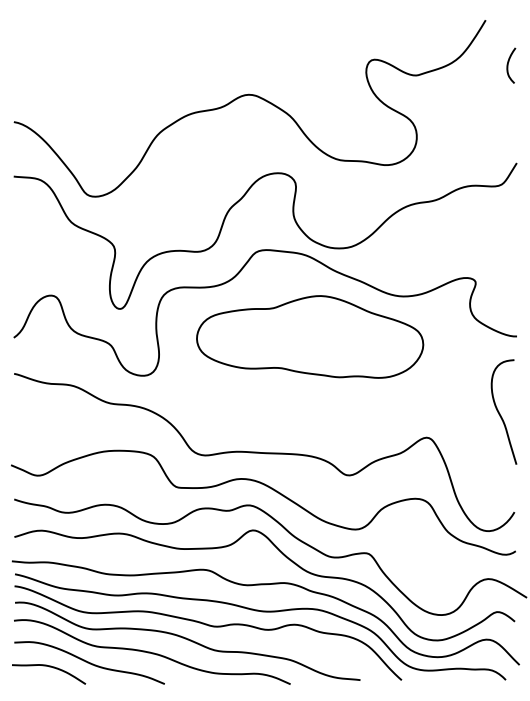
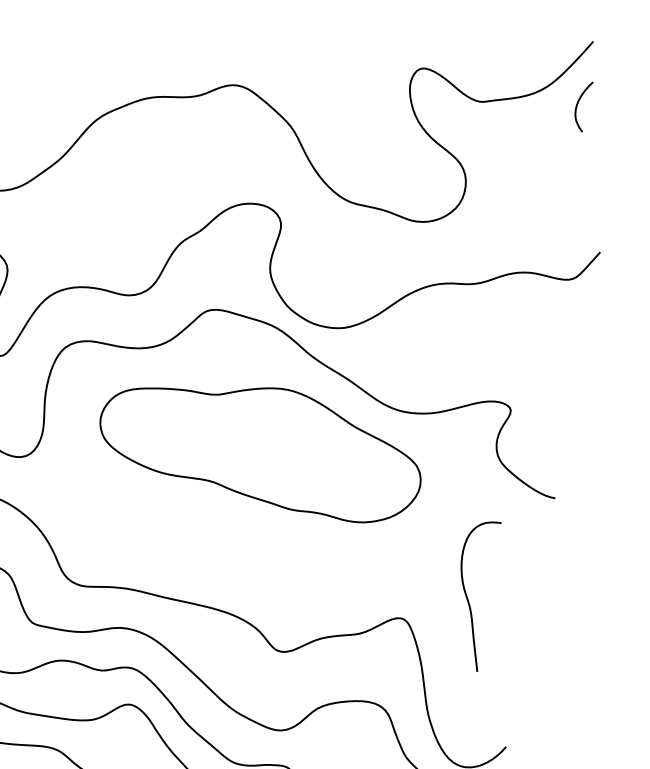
curve: (508, 65) -> (578, 105), moved
curve: (500, 413) -> (467, 595), moved

